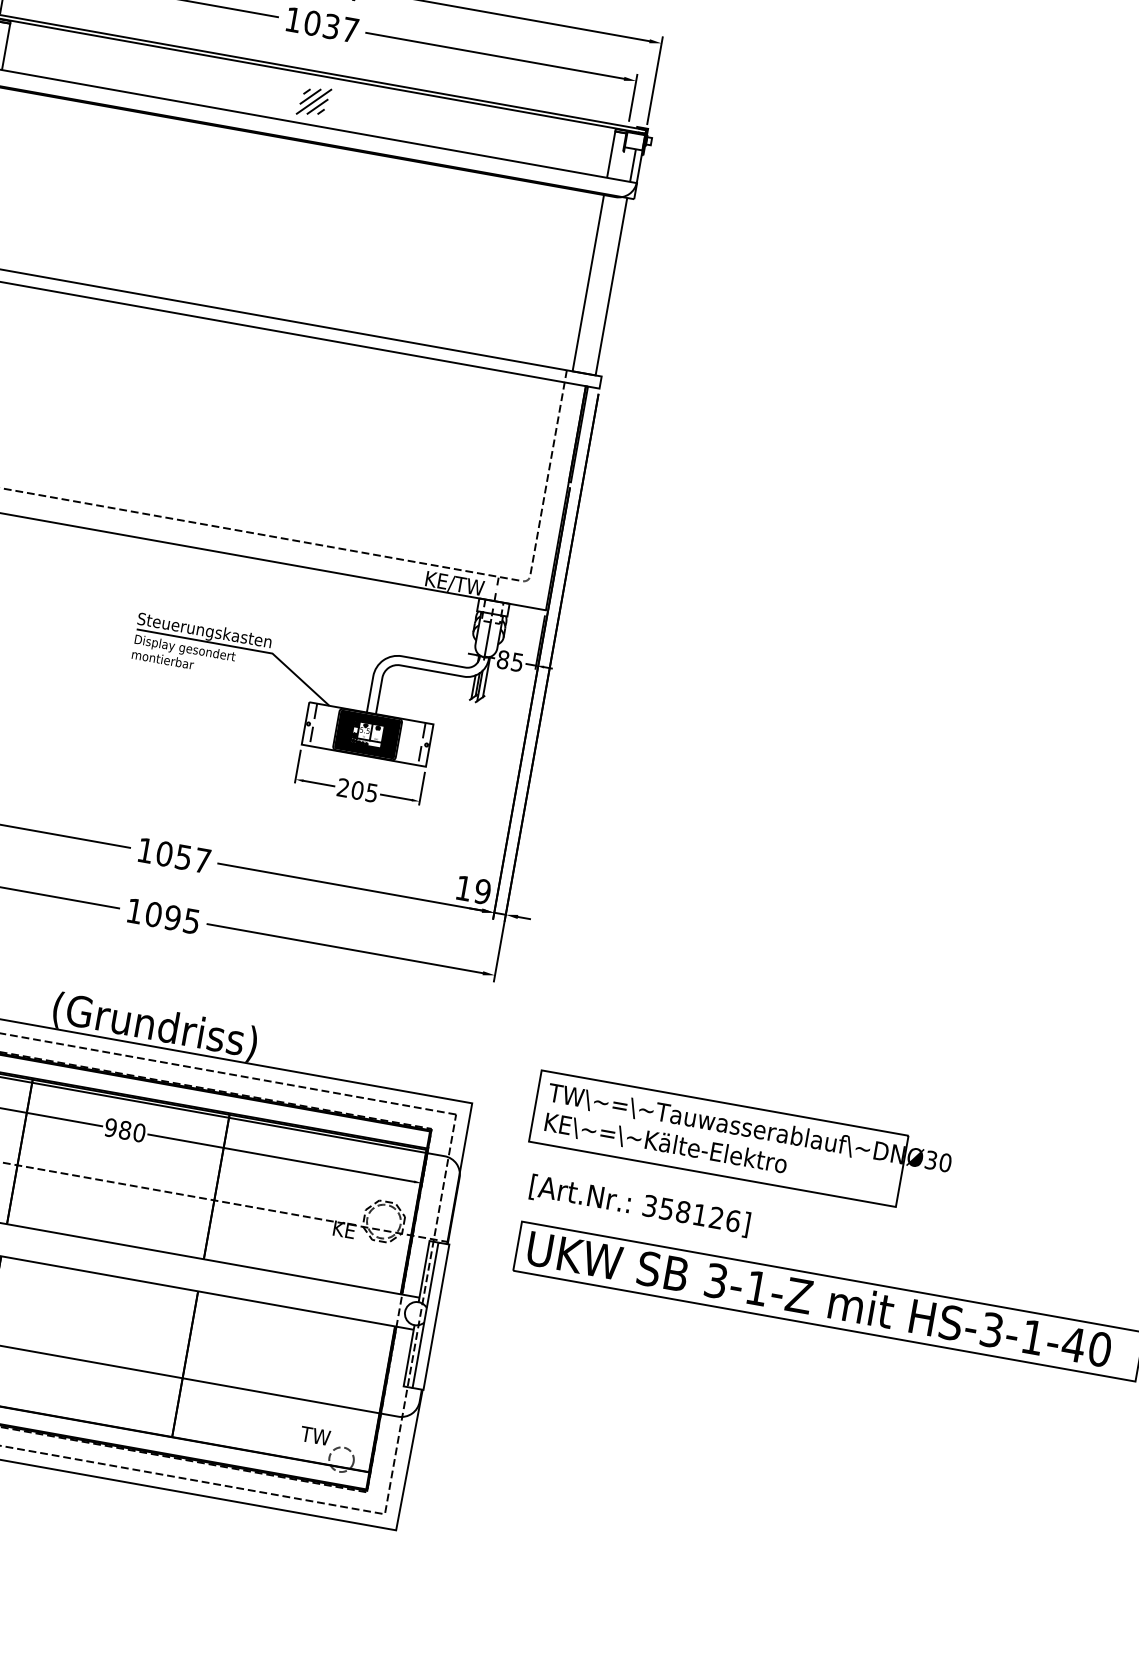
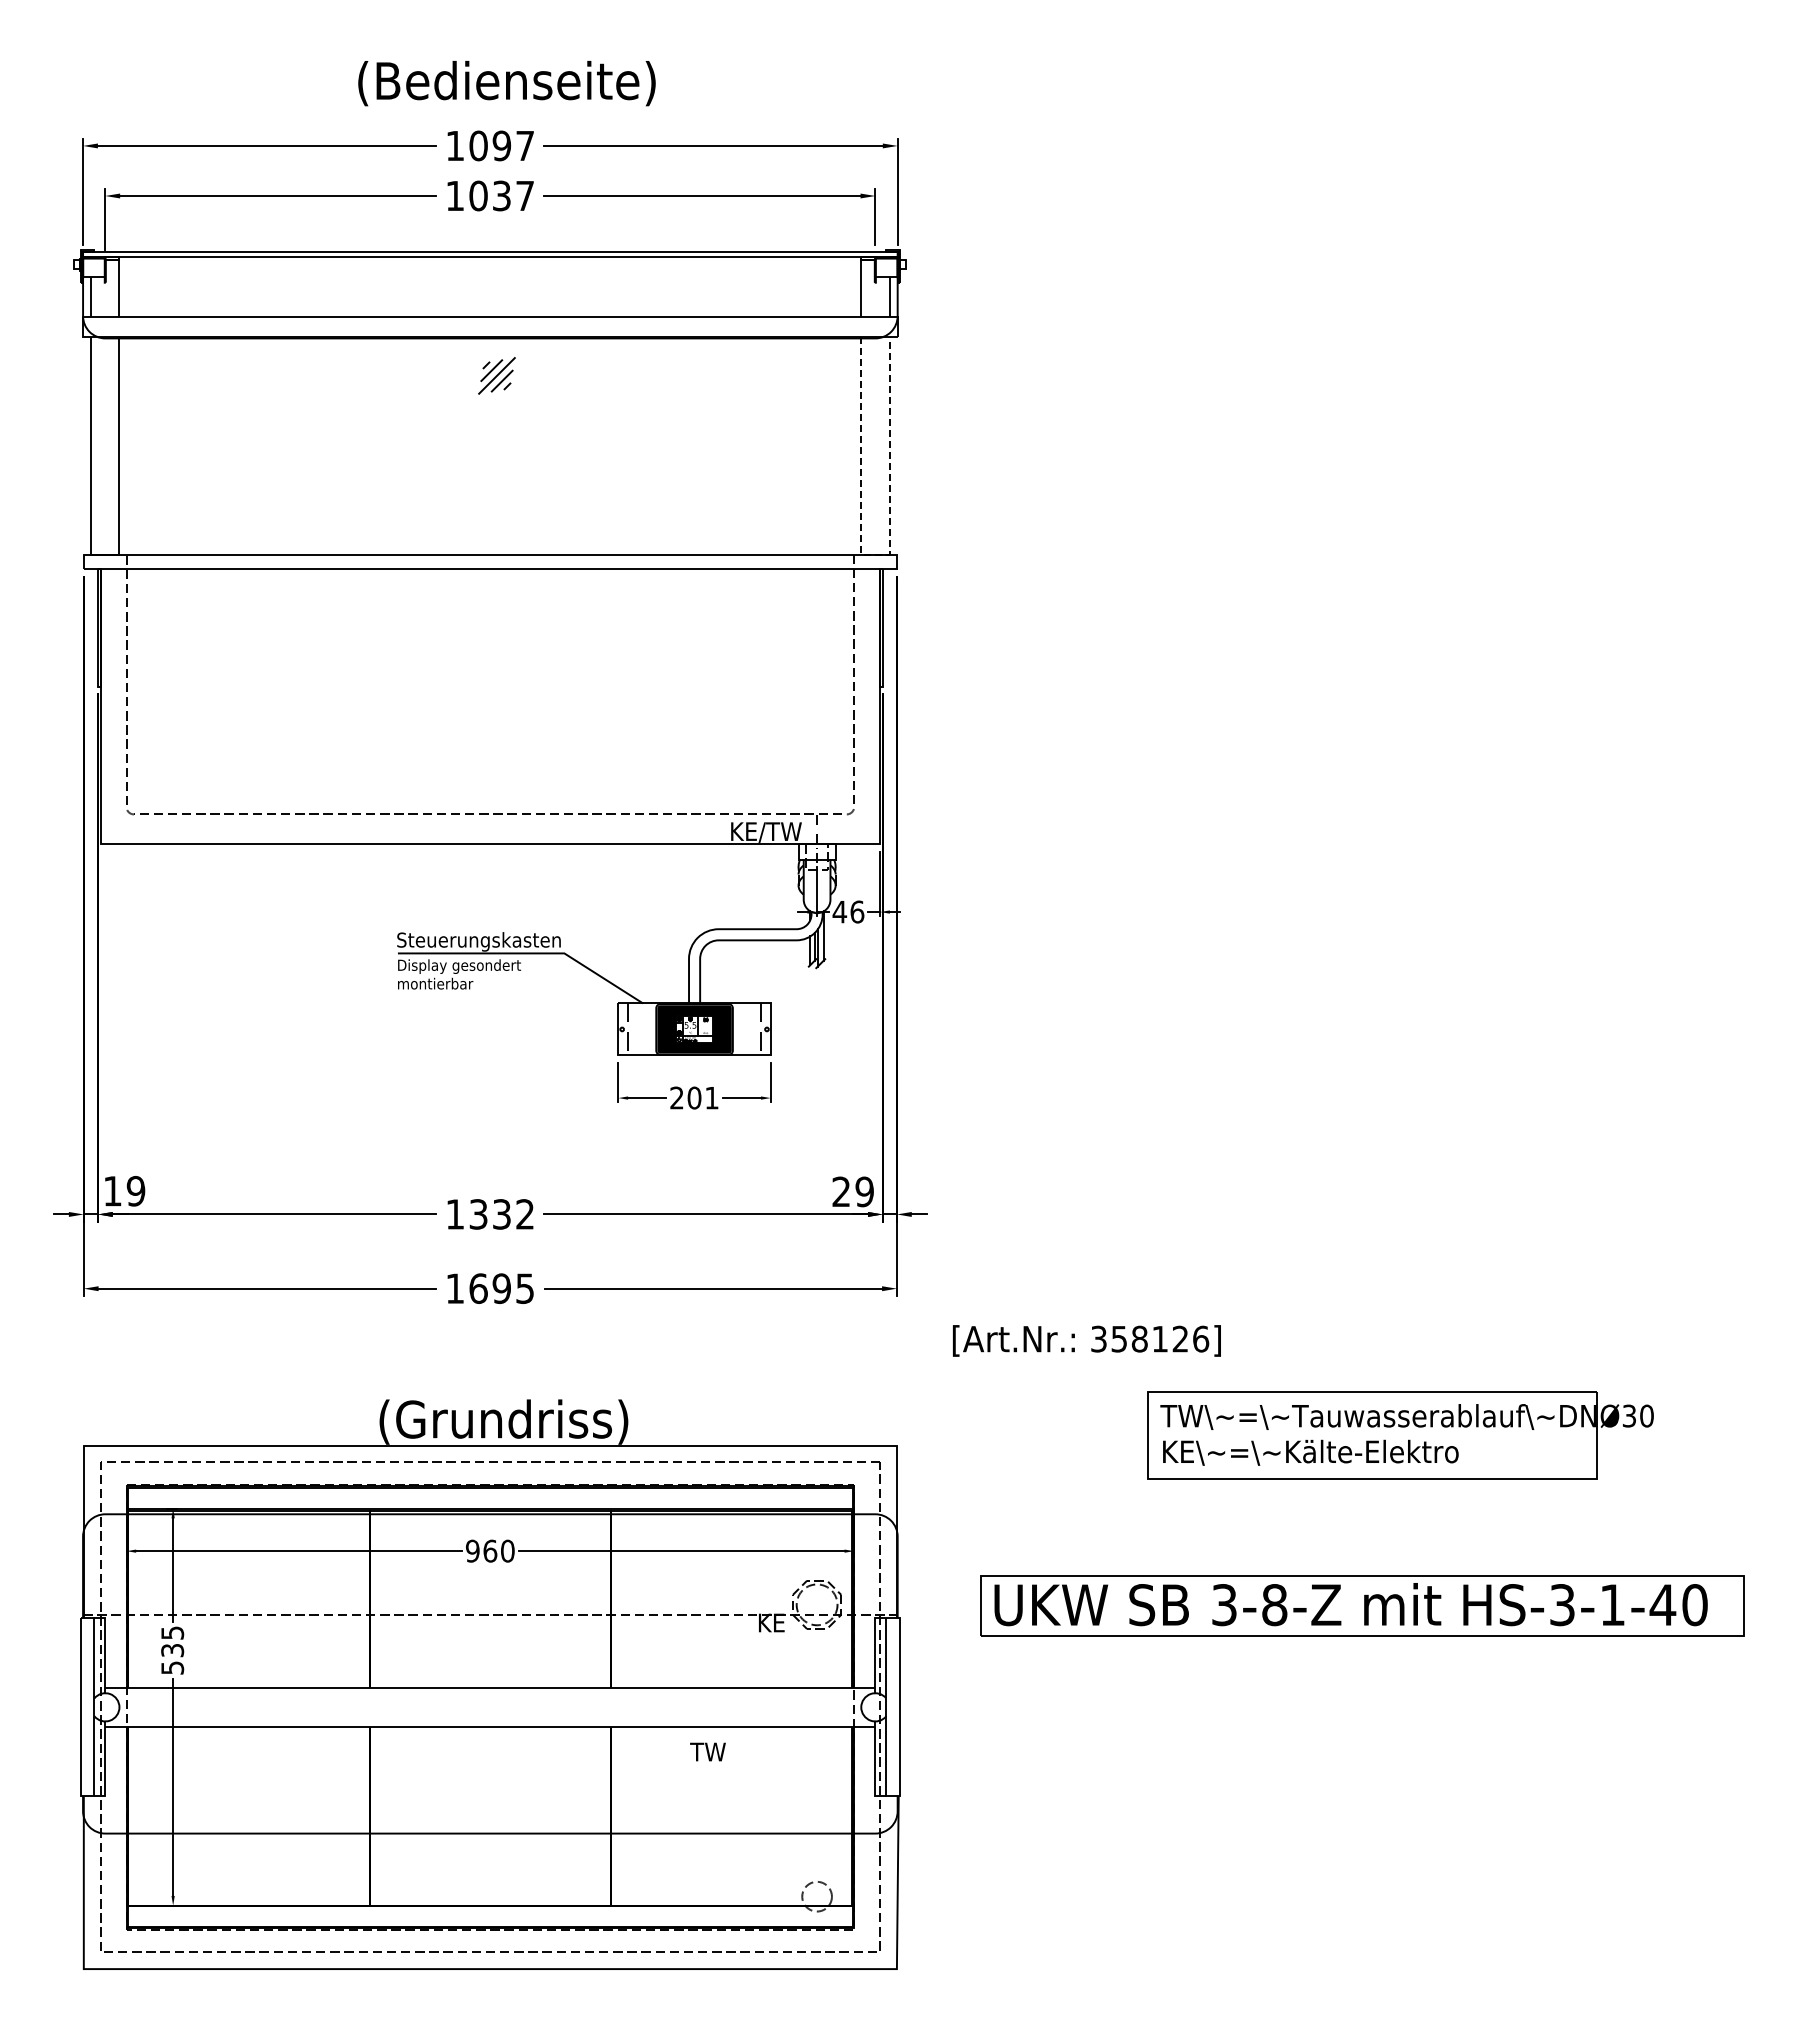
part: (313, 101) -> (496, 375), moved
line: (584, 373) -> (875, 554), solid -> dashed
text: (510, 660) -> (848, 911), 85 -> 46
text: (371, 793) -> (711, 1098), 205 -> 201
text: (183, 857) -> (501, 1214), 1057 -> 1332
text: (463, 887) -> (840, 1191), 19 -> 29
text: (153, 914) -> (478, 1288), 1095 -> 1695
text: (125, 1129) -> (490, 1550), 980 -> 960
part: (741, 1142) -> (1400, 1435), moved
text: (639, 1205) -> (1086, 1340), moved
text: (756, 1288) -> (1274, 1605), 3-1-Z -> 3-8-Z
text: (315, 1435) -> (707, 1751), moved

